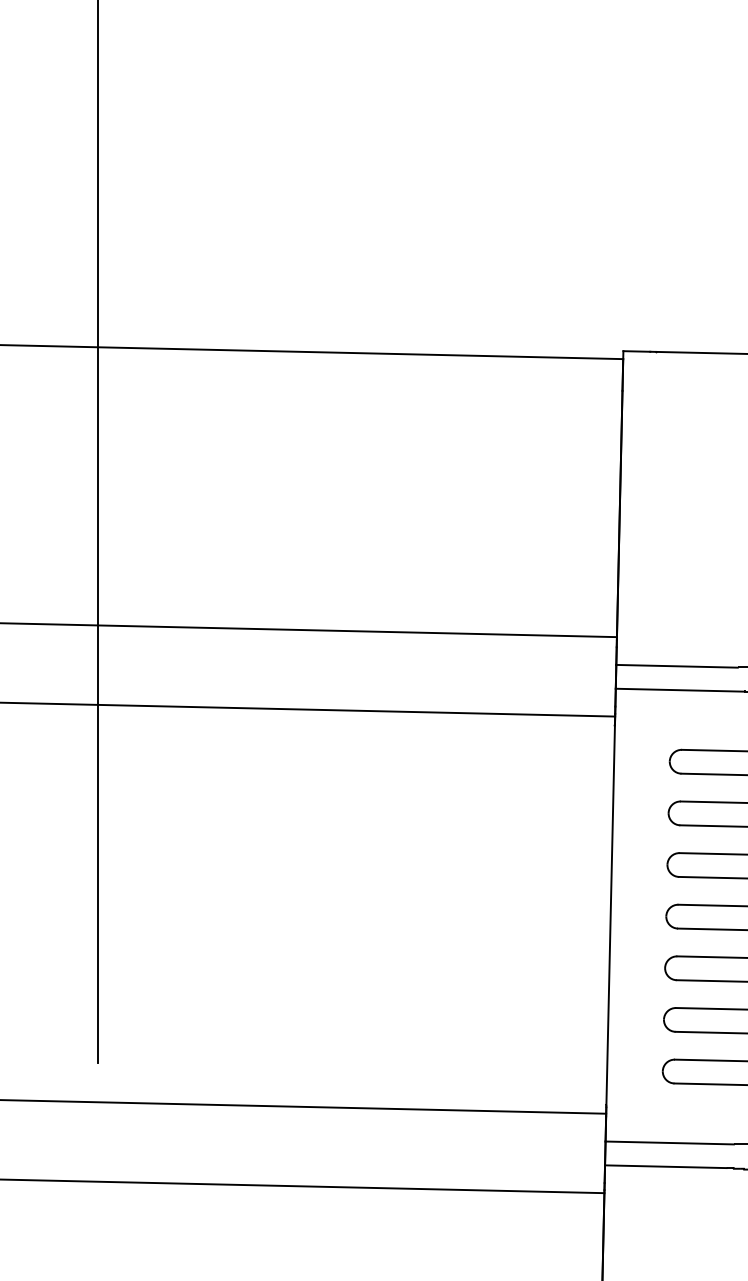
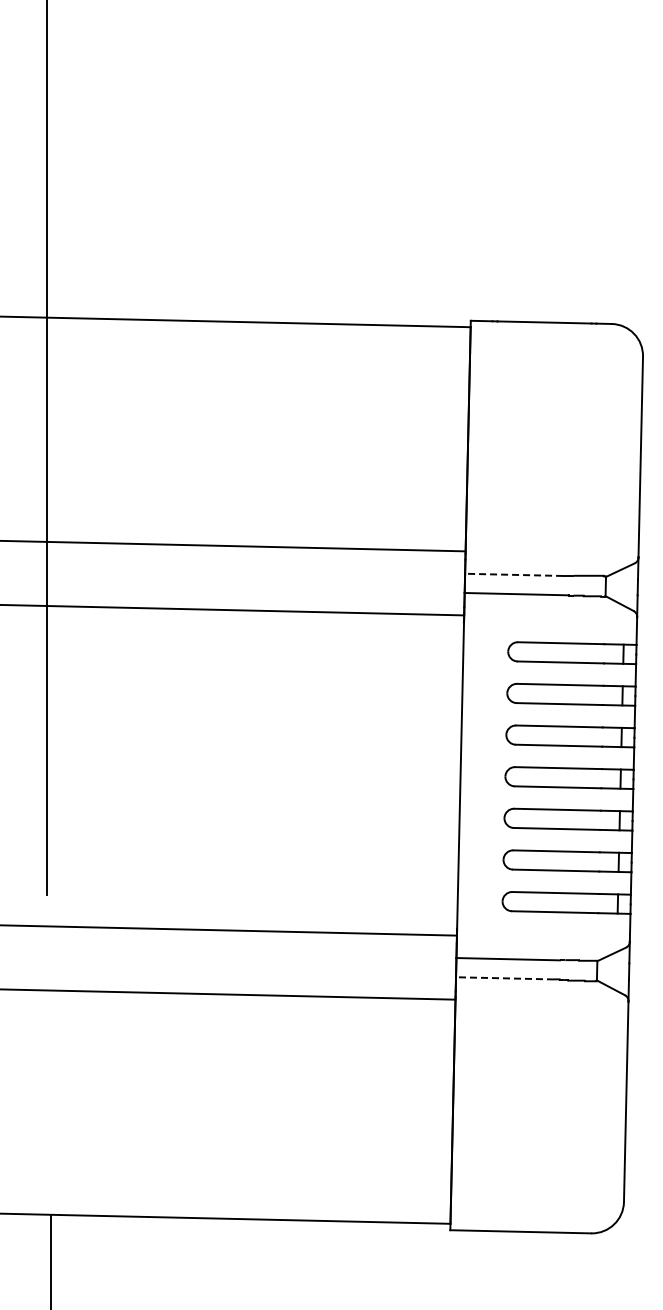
line: (677, 665) -> (514, 574), solid -> dashed
line: (666, 1166) -> (505, 978), solid -> dashed

